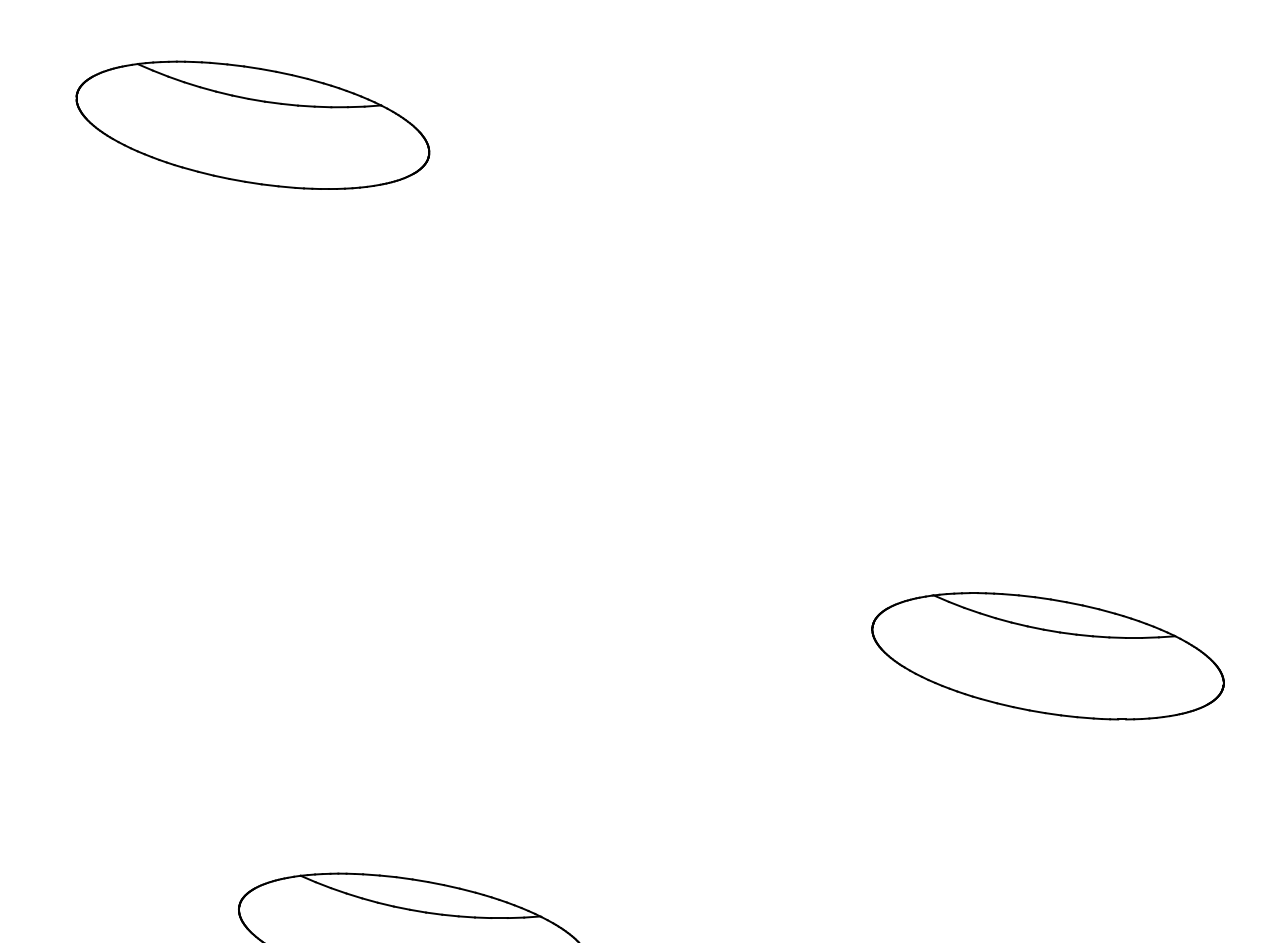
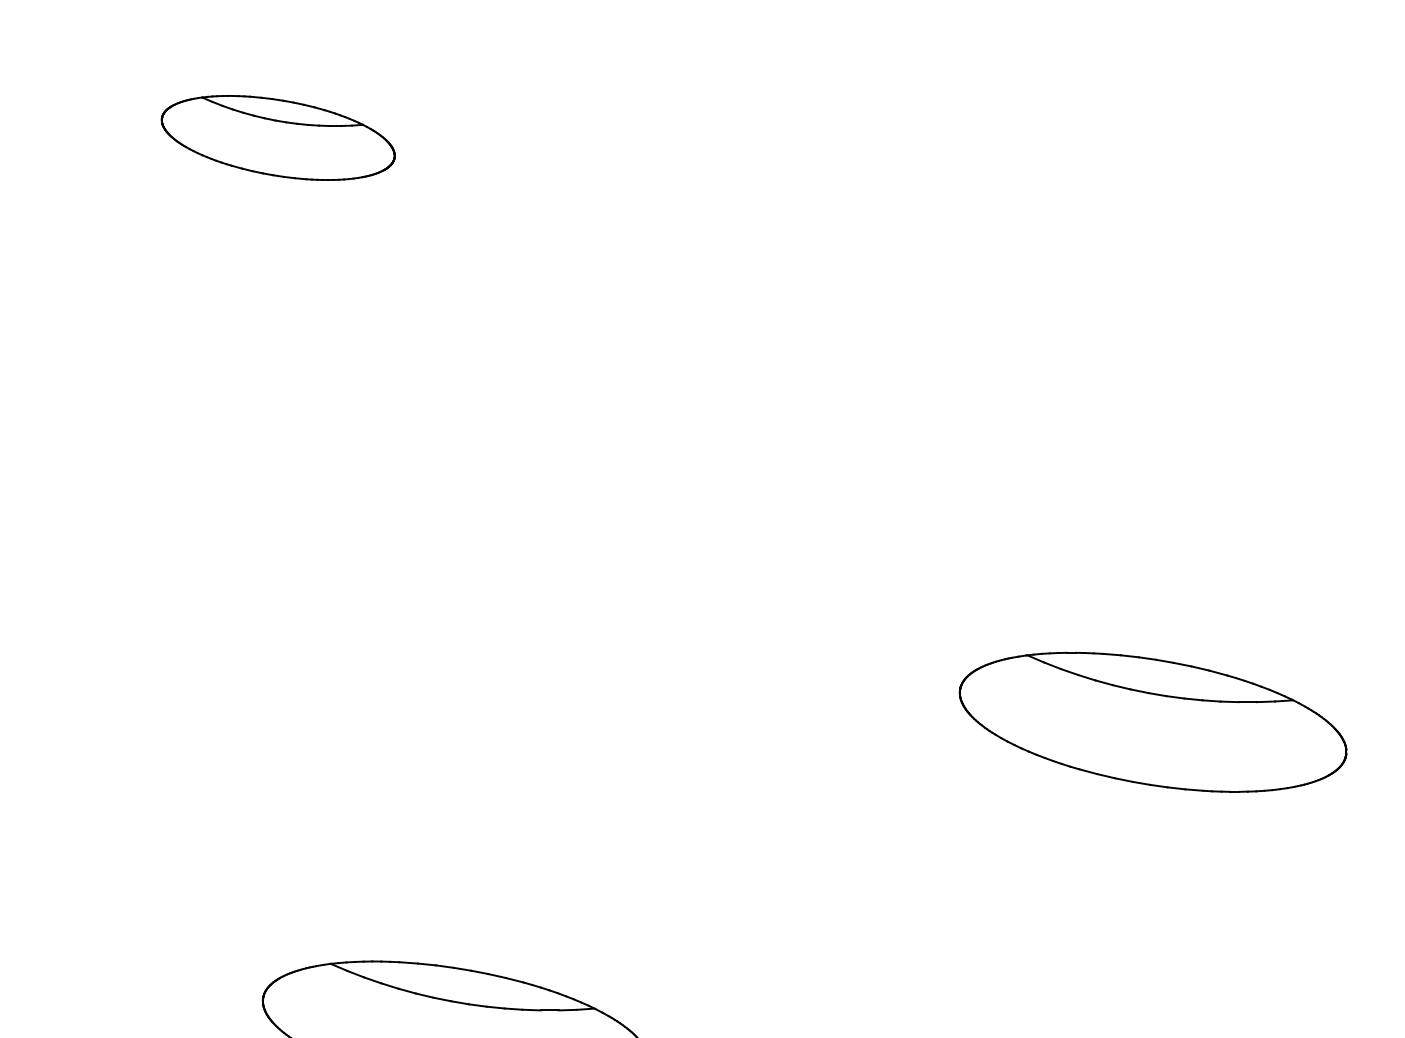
part: (252, 124) -> (277, 137), size x0.6

